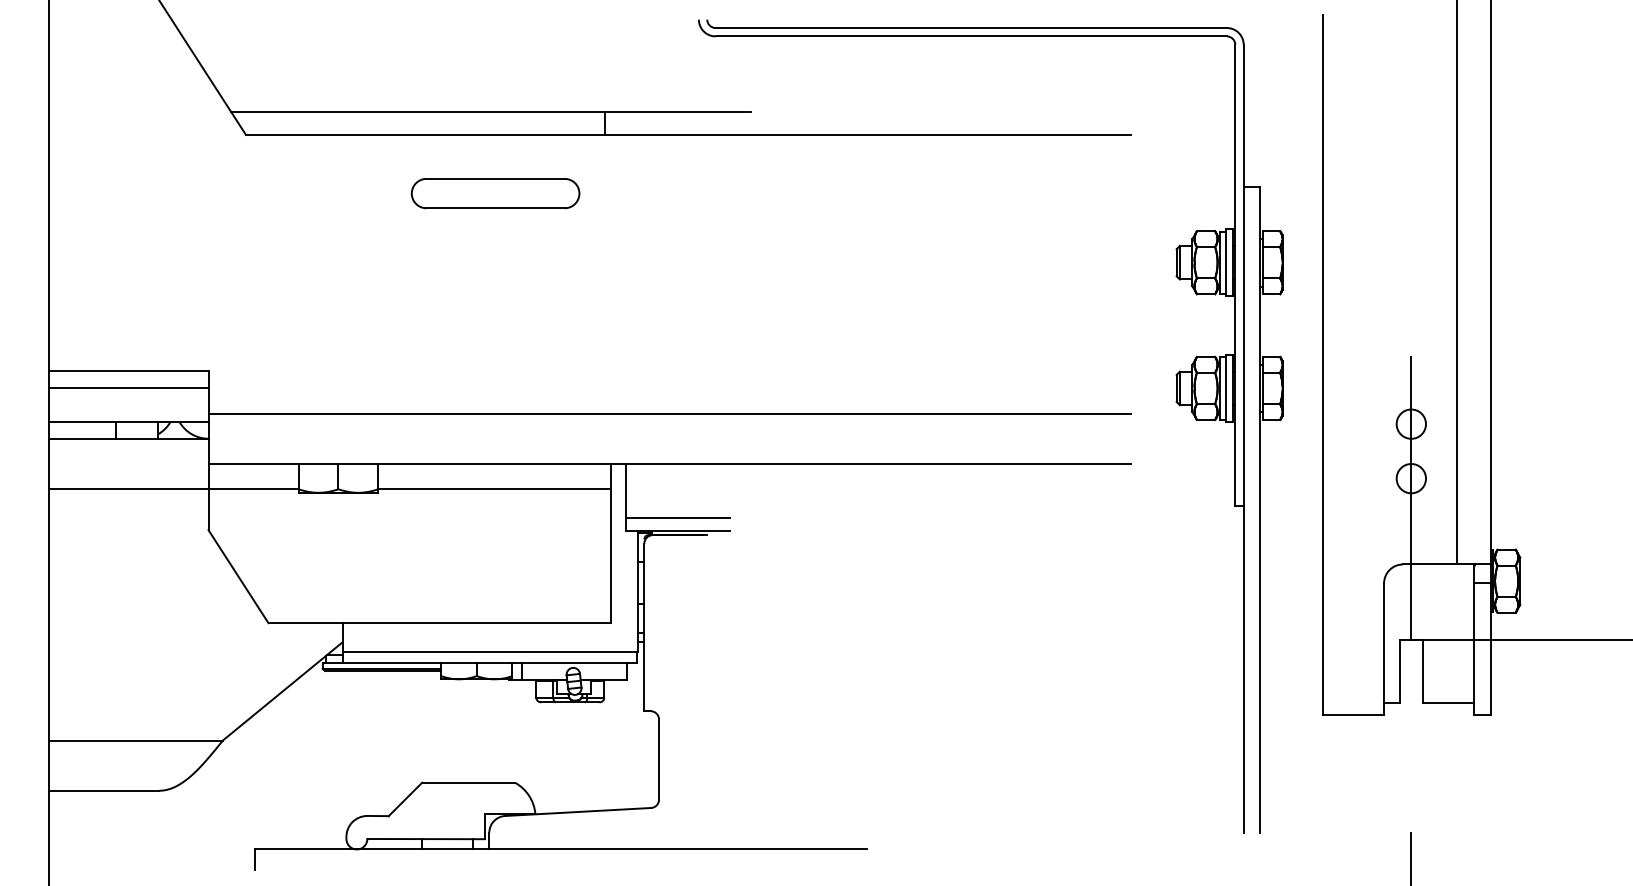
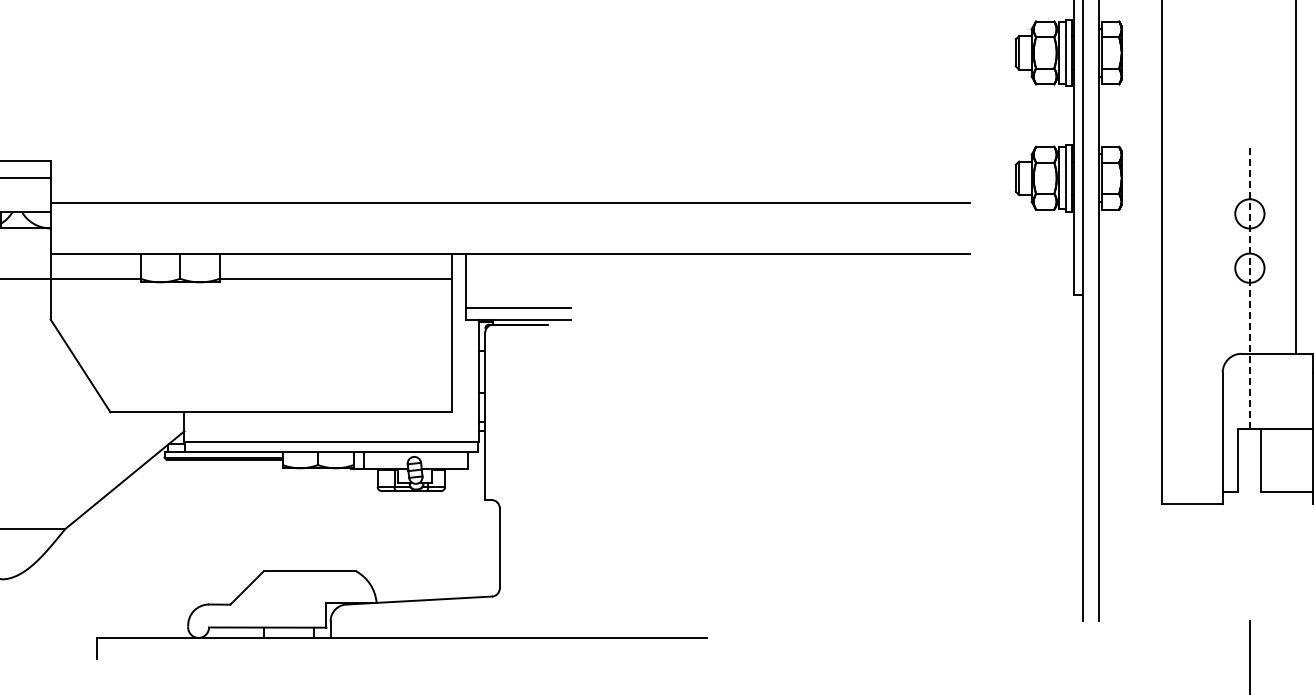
line: (1411, 498) -> (1250, 288), solid -> dashed

